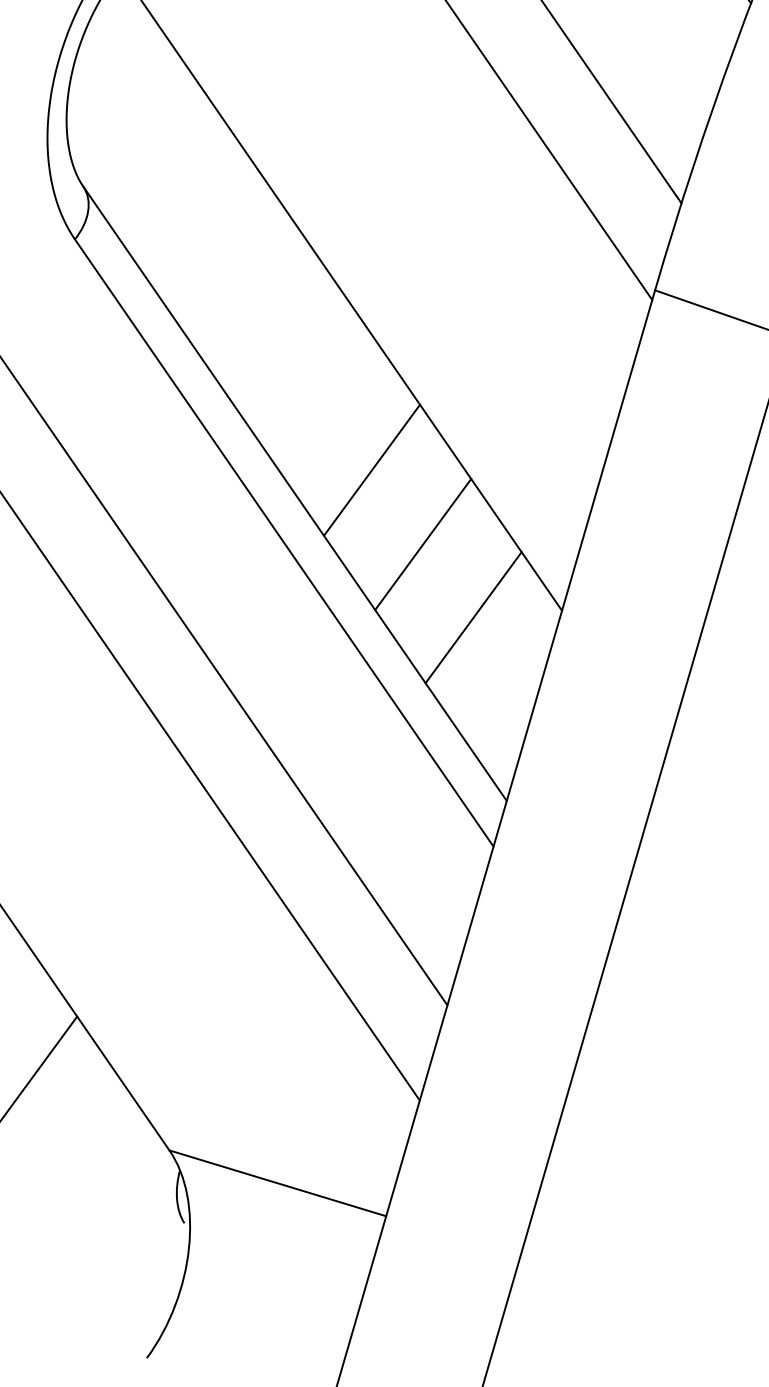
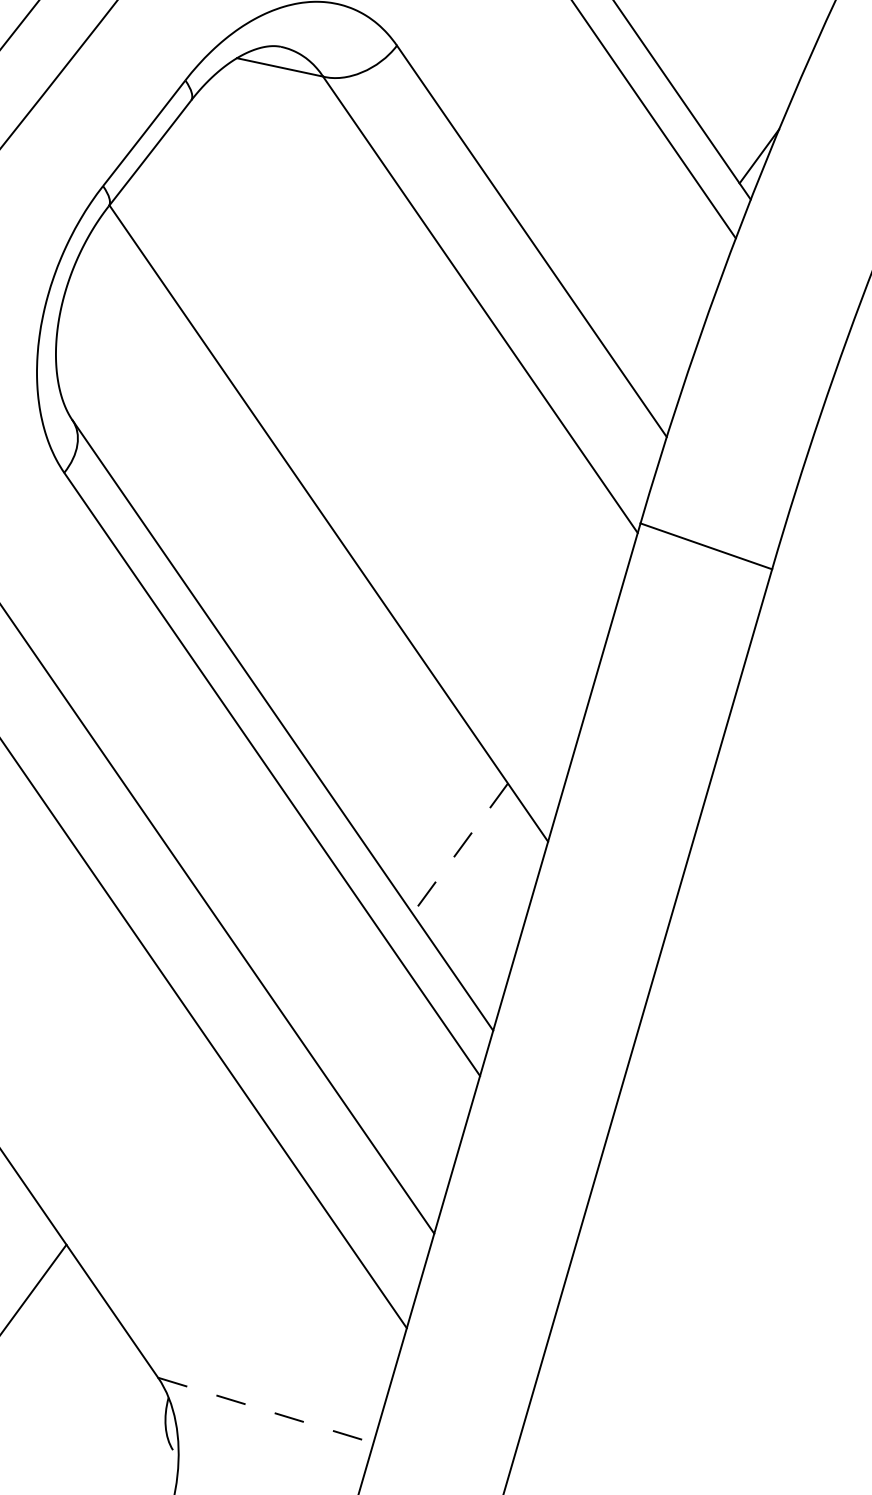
line: (372, 470) -> (359, 702), removed
line: (422, 544) -> (409, 775), removed
line: (473, 617) -> (460, 848), solid -> dashed
line: (277, 1183) -> (265, 1410), solid -> dashed

